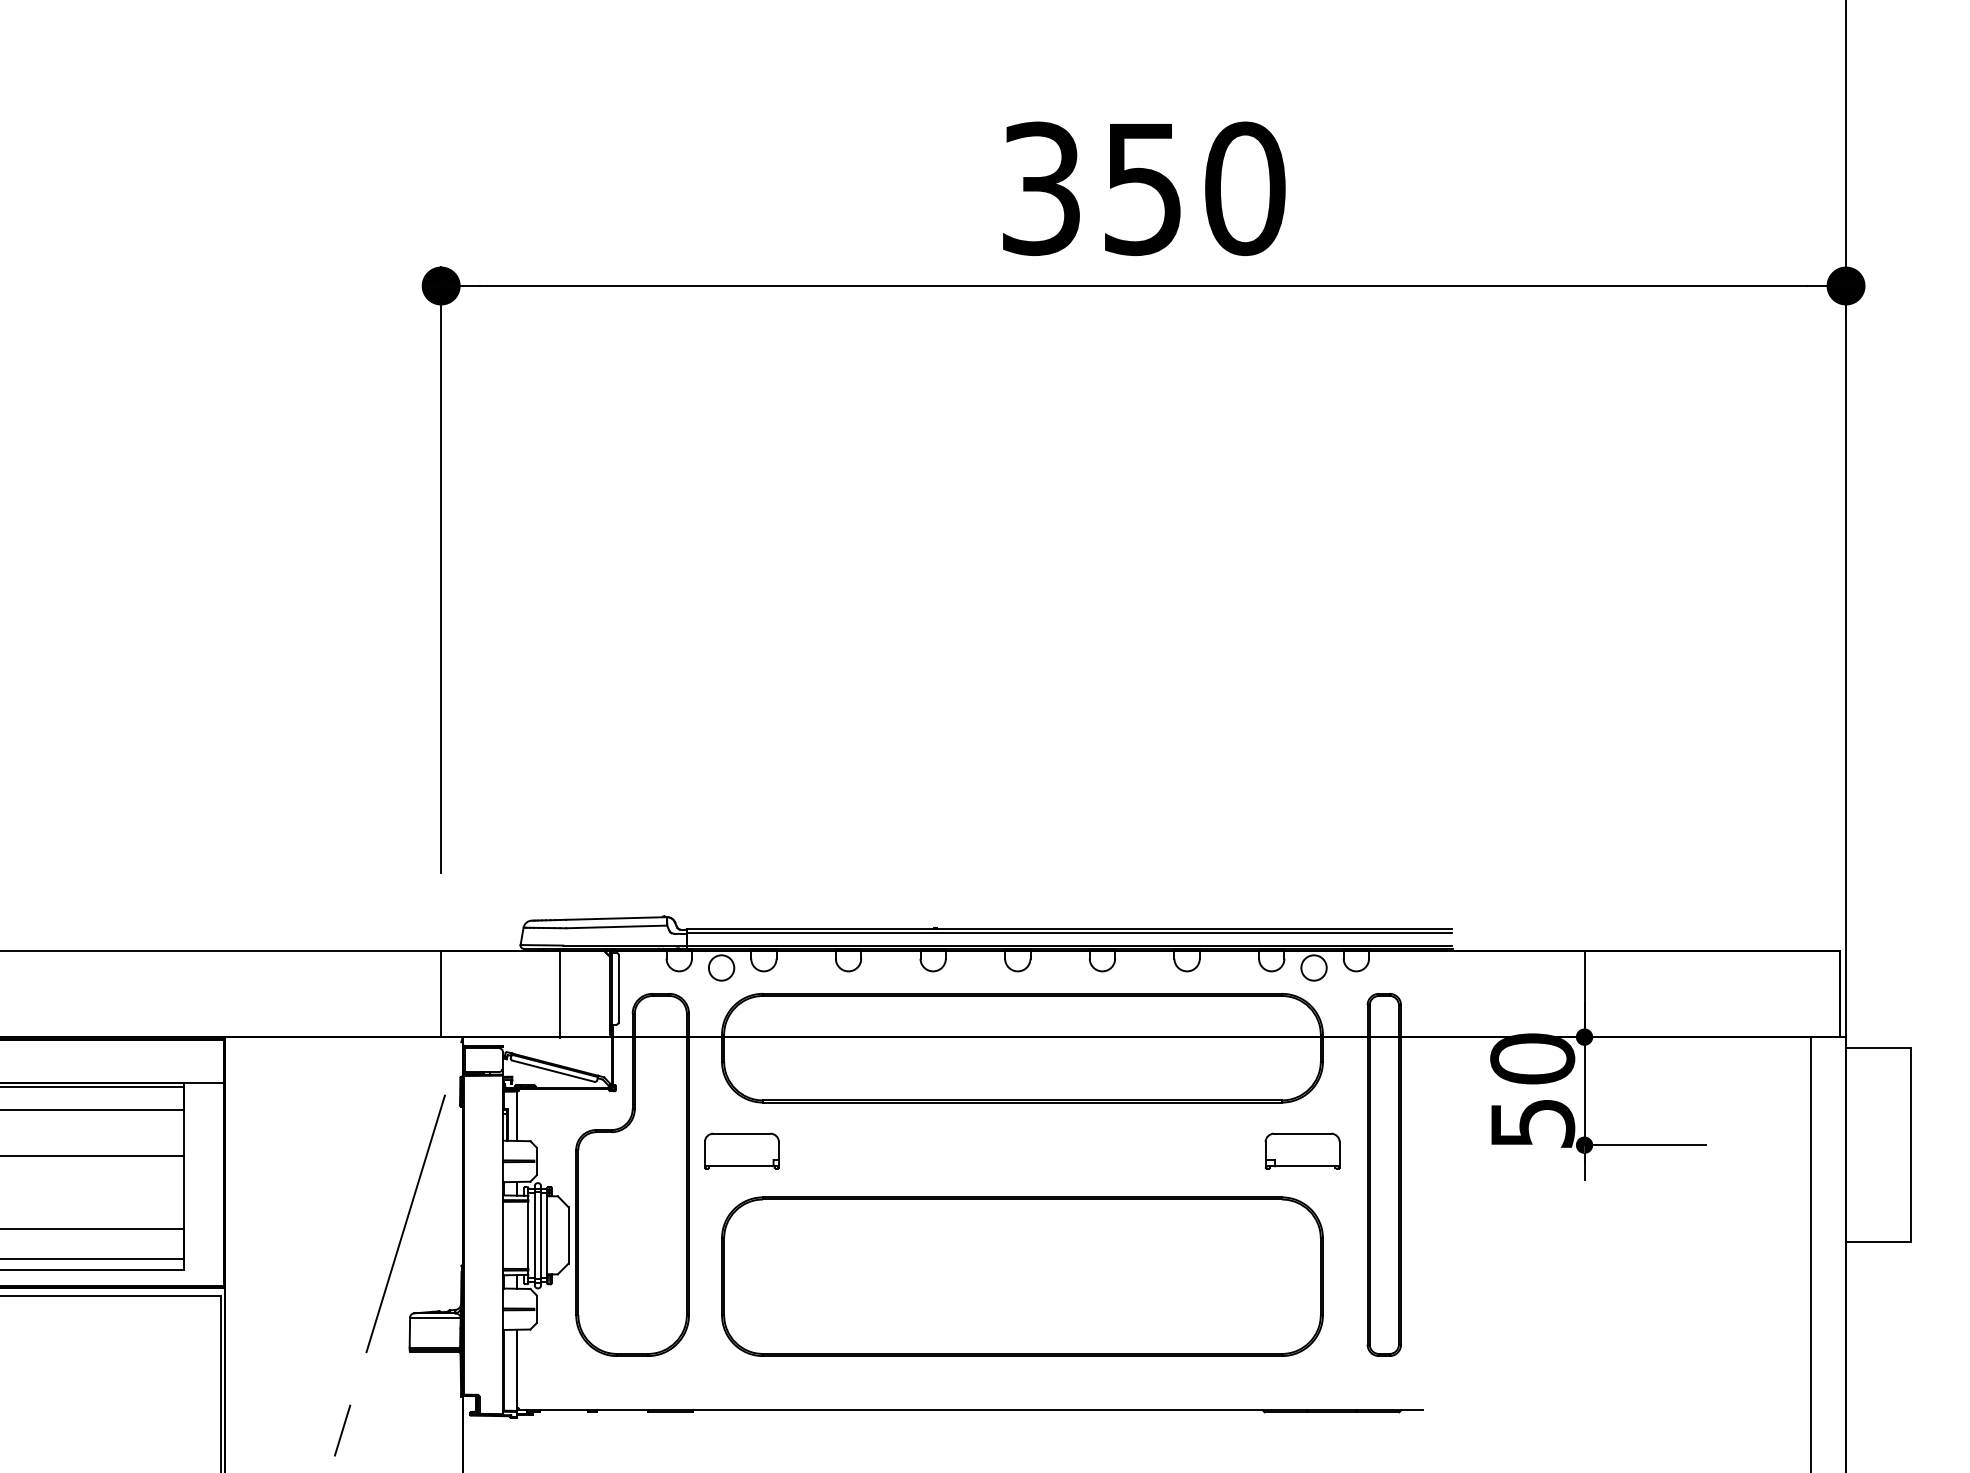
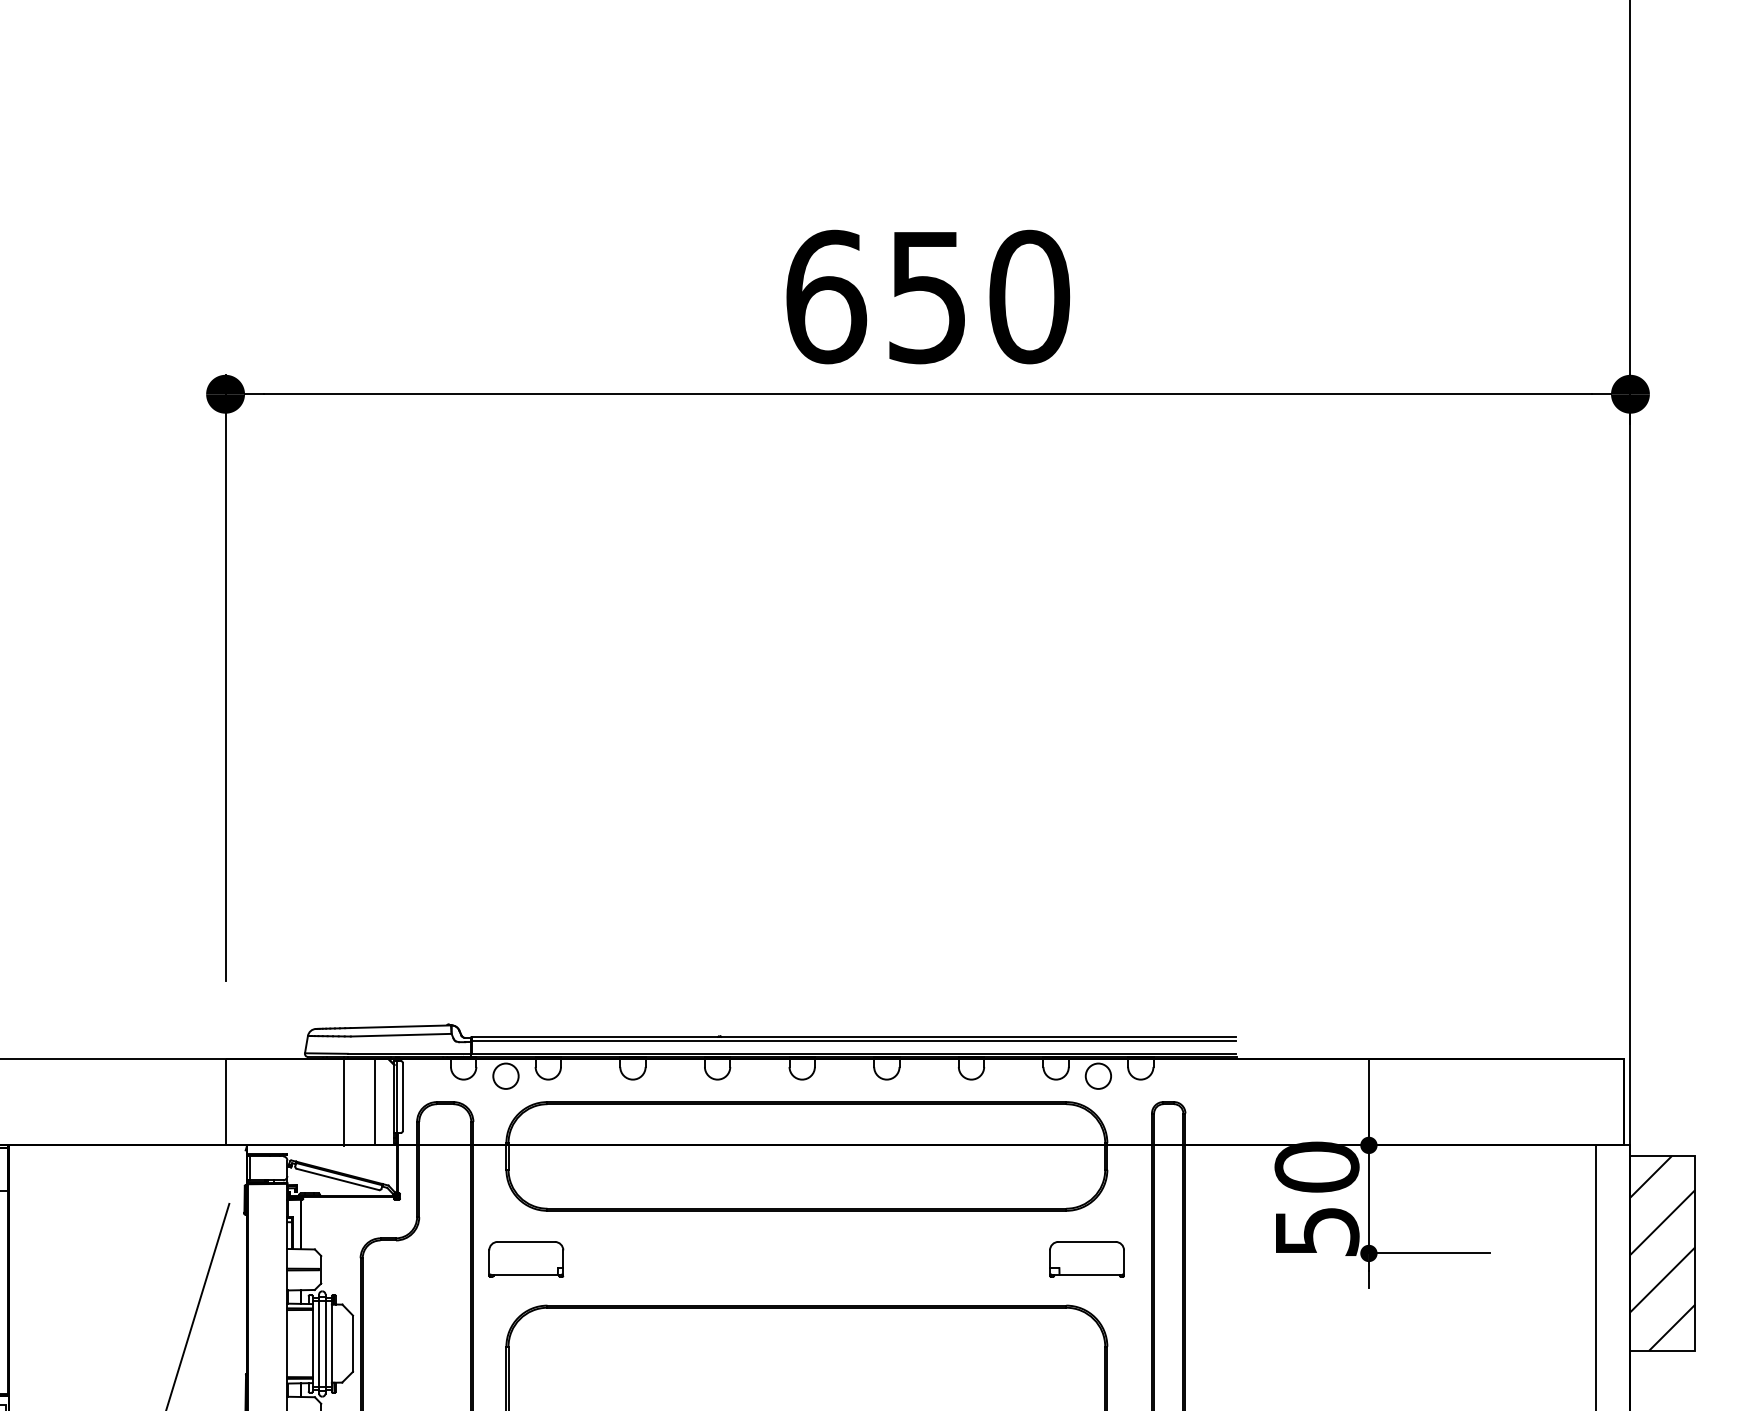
text: (1042, 188) -> (826, 296), 350 -> 650
line: (590, 993) -> (374, 1101), added
hatch: (1878, 1144) -> (1662, 1252), added

